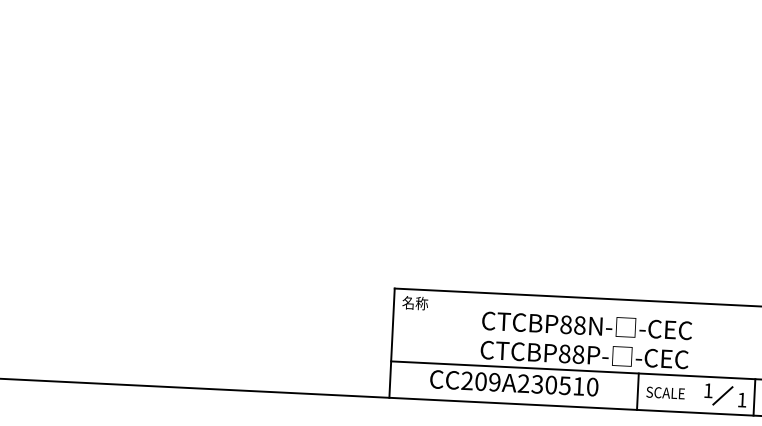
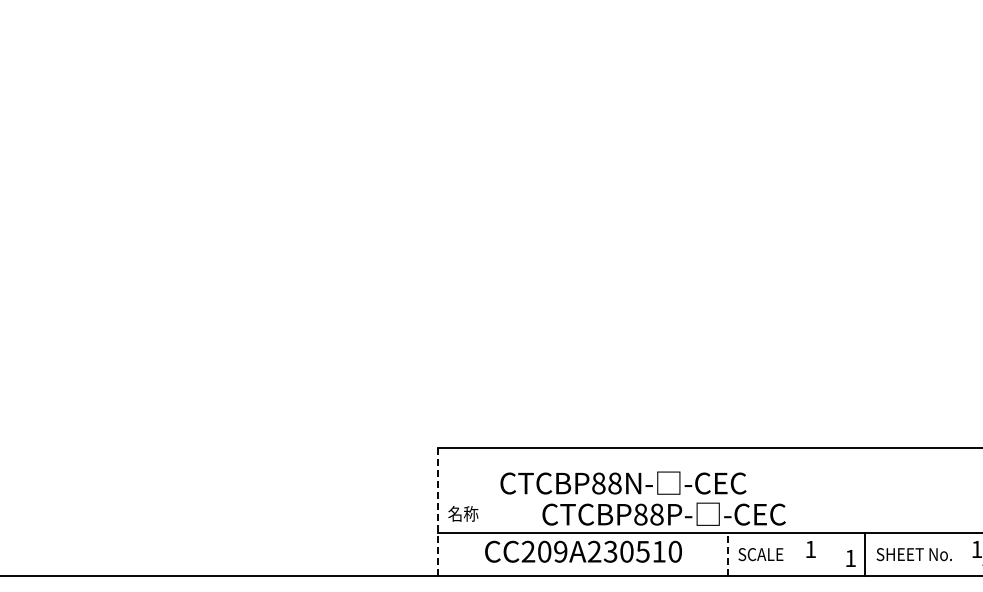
text: (415, 302) -> (463, 513), moved
text: (587, 324) -> (623, 482), moved
line: (392, 342) -> (438, 511), solid -> dashed
line: (637, 391) -> (728, 554), solid -> dashed
line: (722, 395) -> (827, 554), removed

